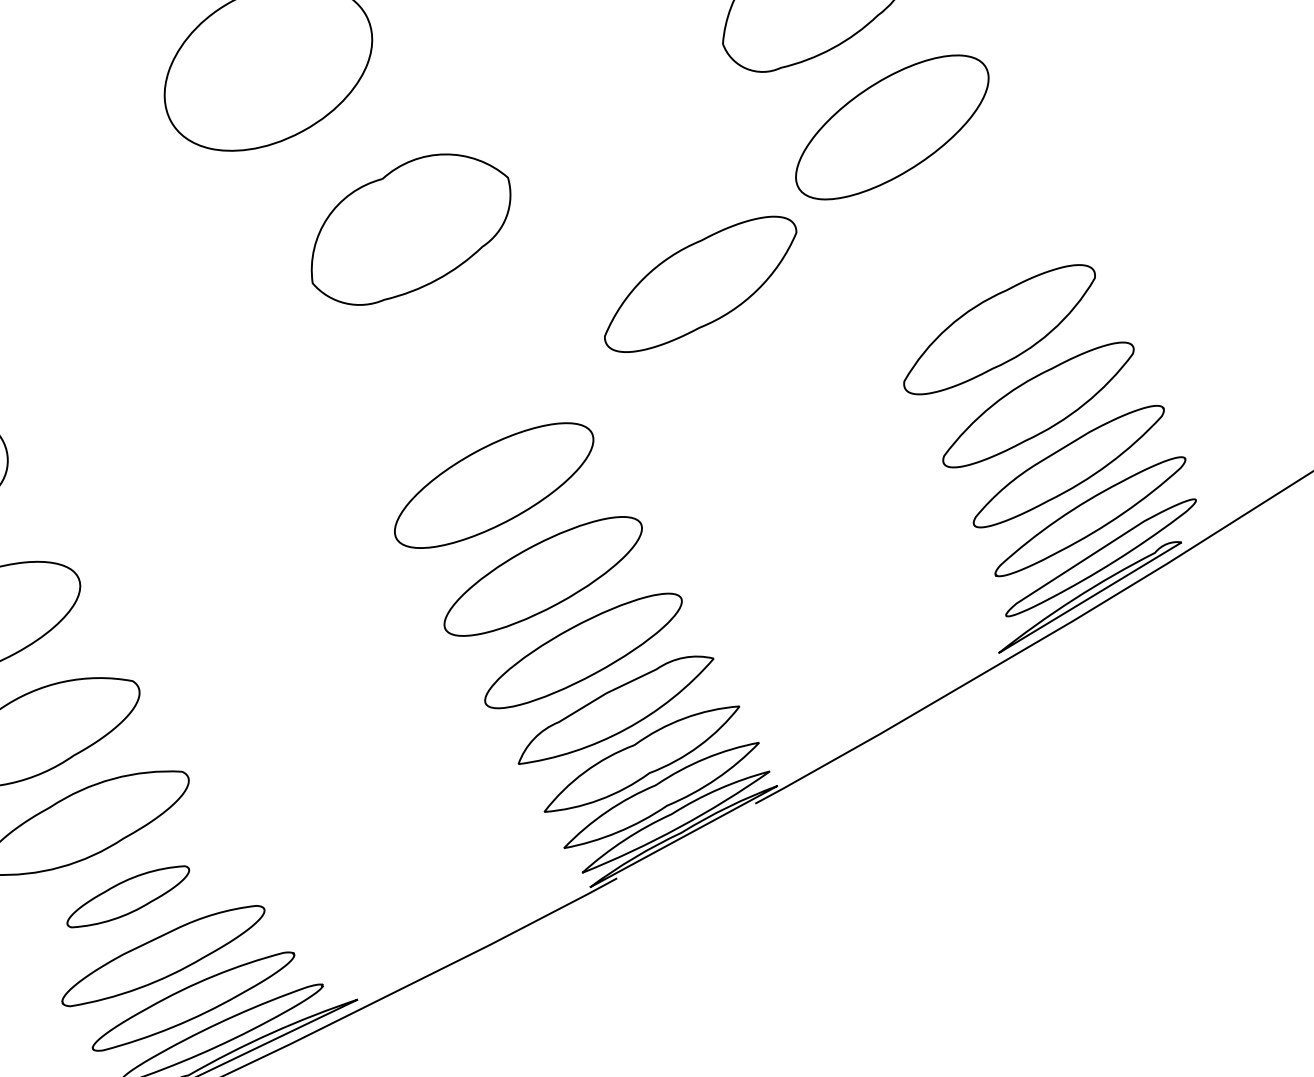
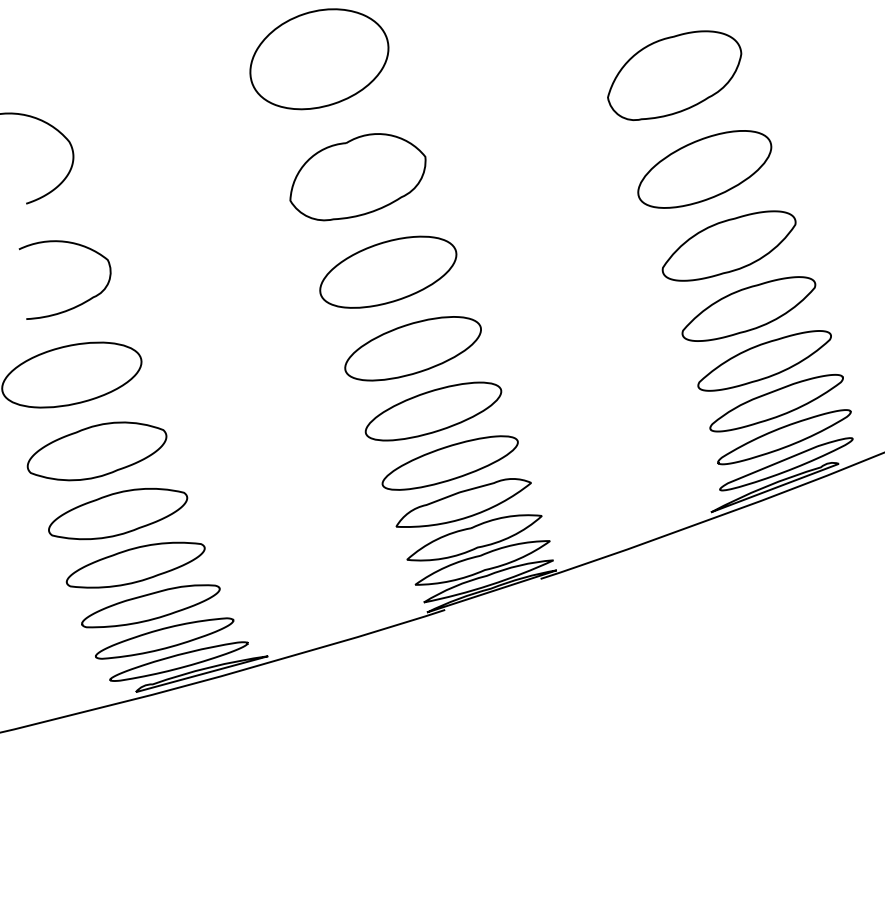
part: (409, 228) -> (357, 177), moved
part: (699, 283) -> (728, 245), moved
part: (434, 373) -> (388, 271), added
part: (127, 895) -> (135, 564), size x1.67

